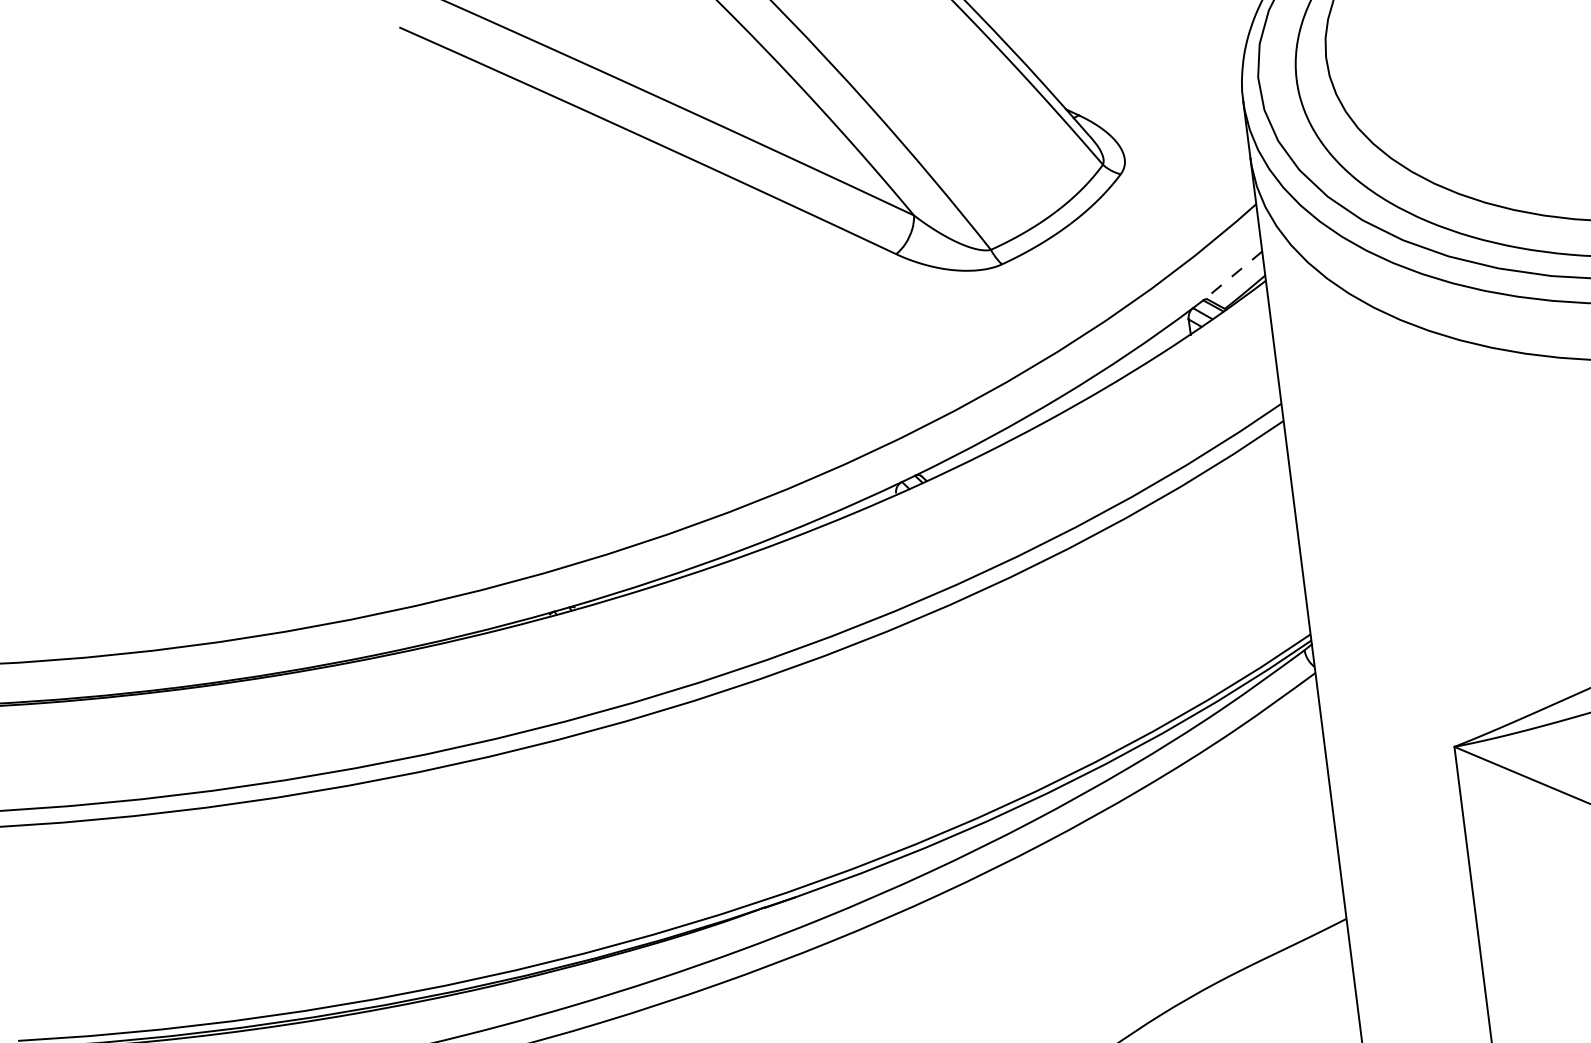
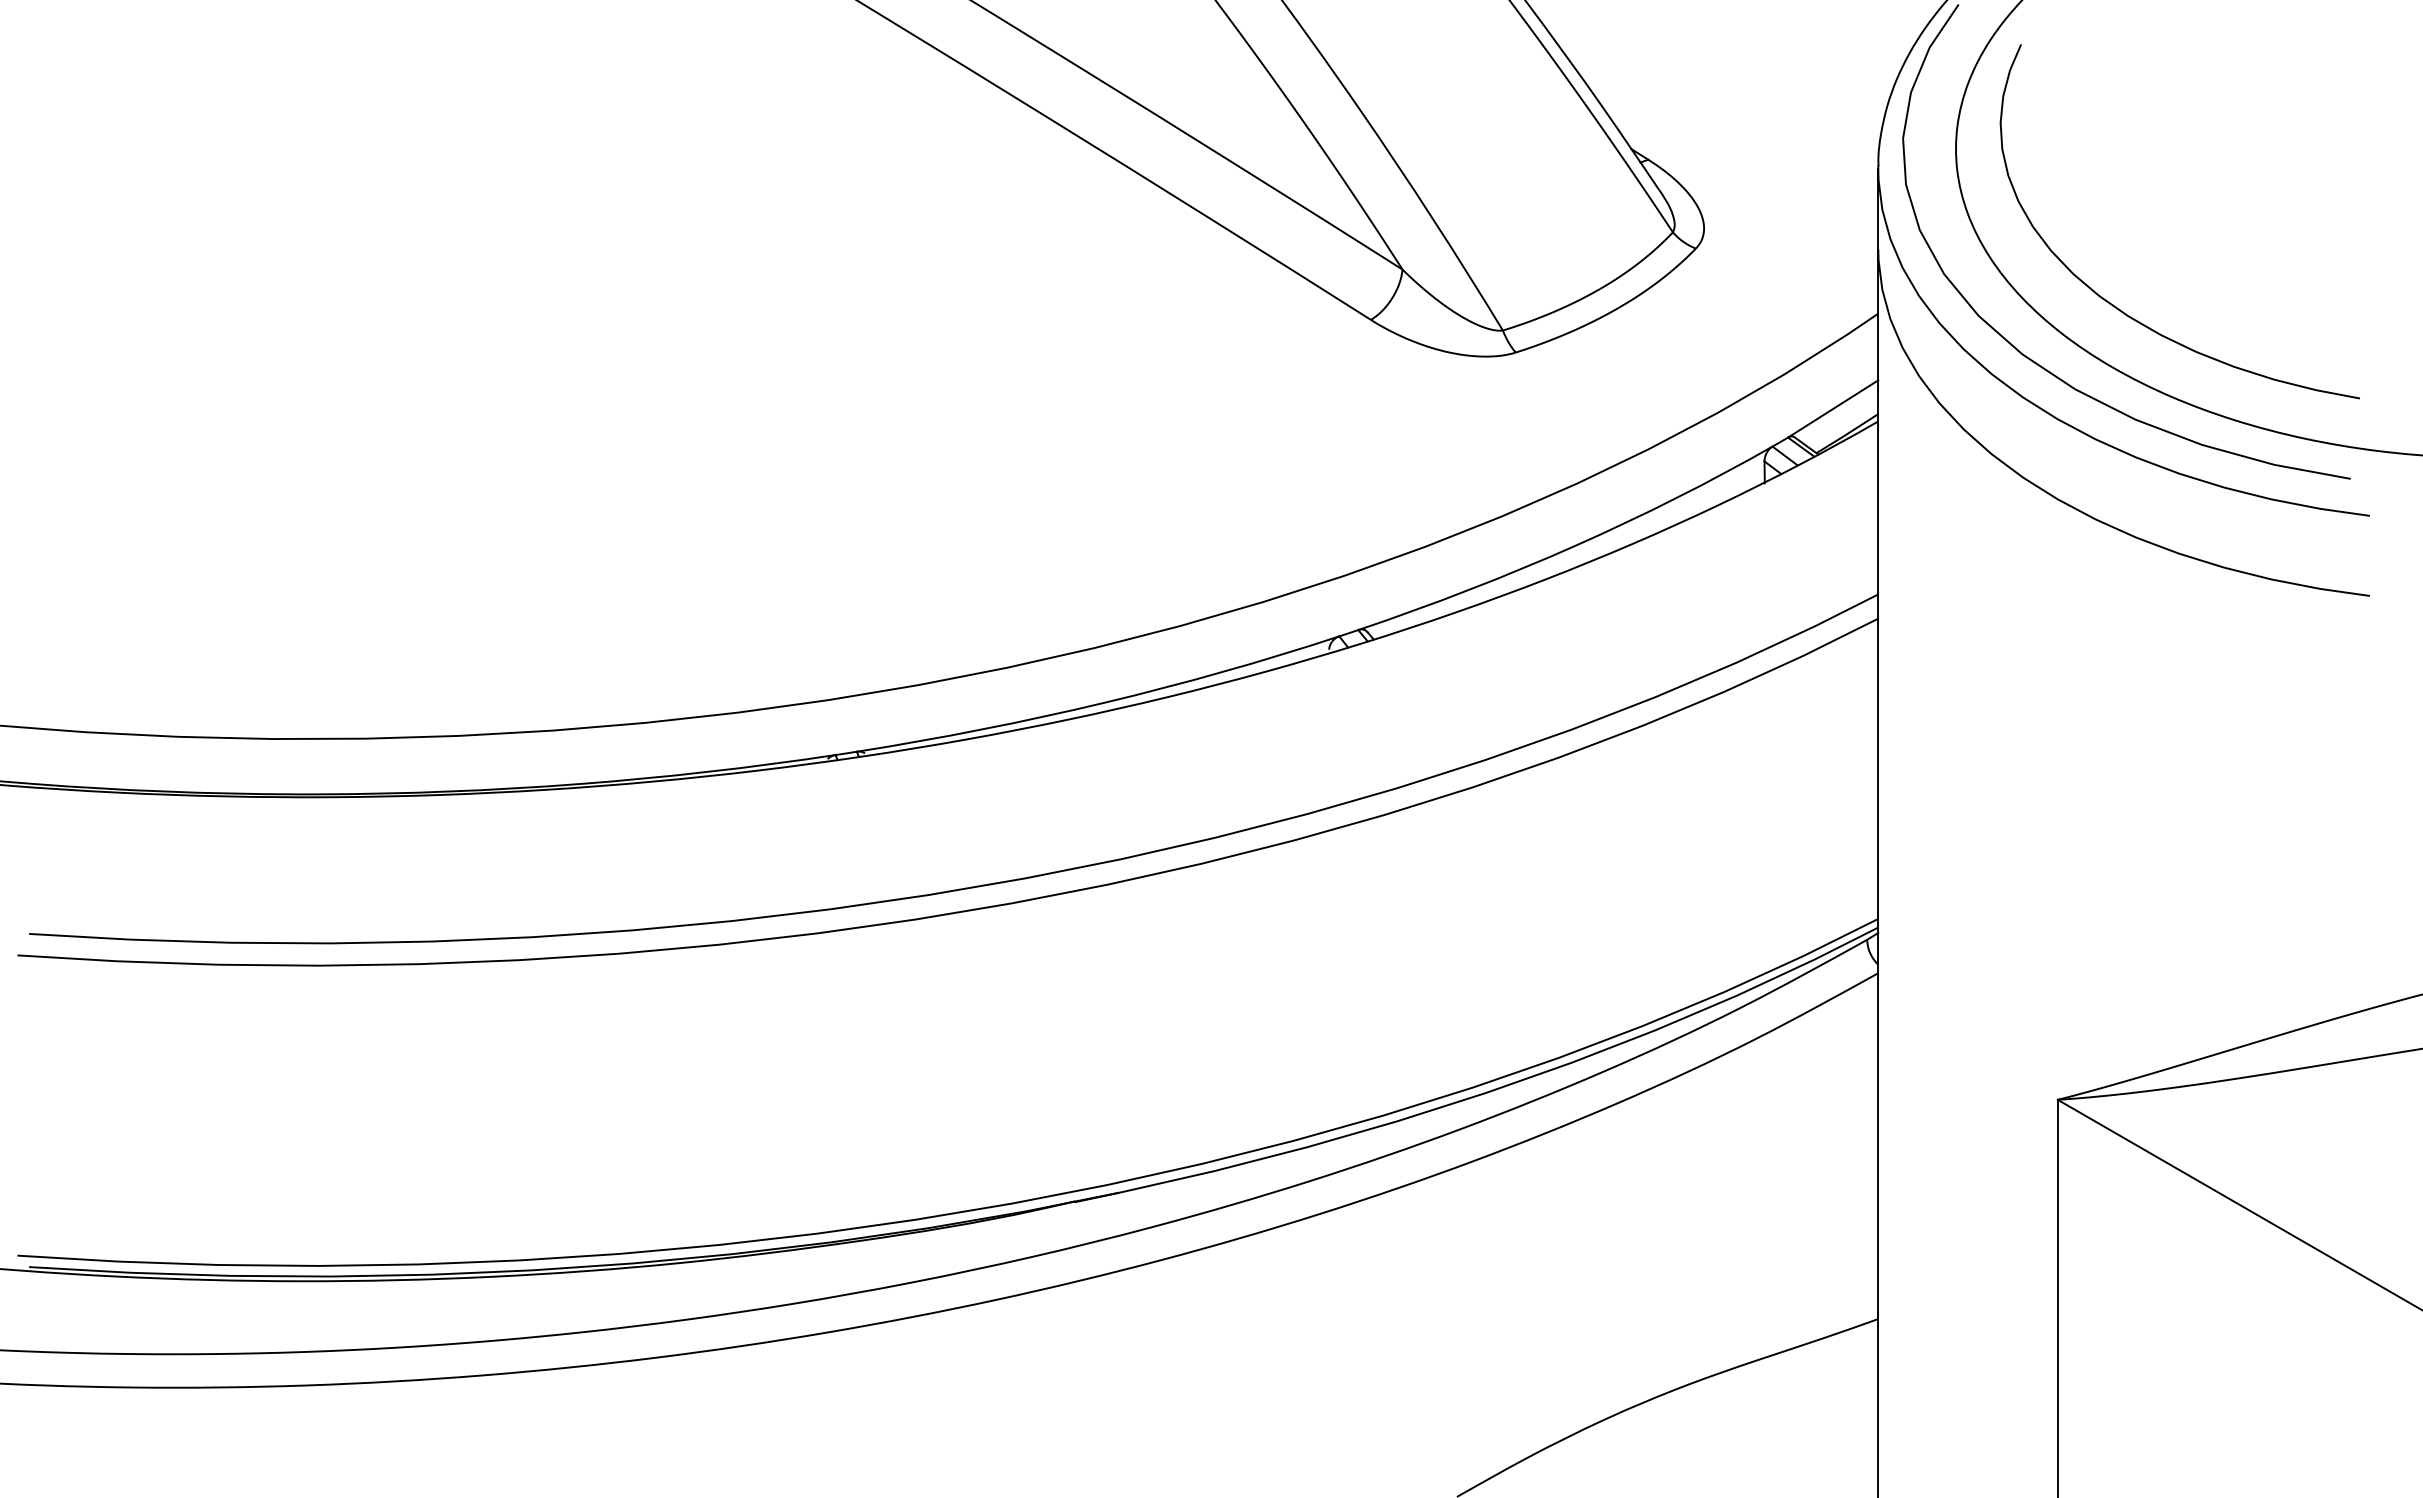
line: (1232, 276) -> (1832, 409), dashed -> solid

